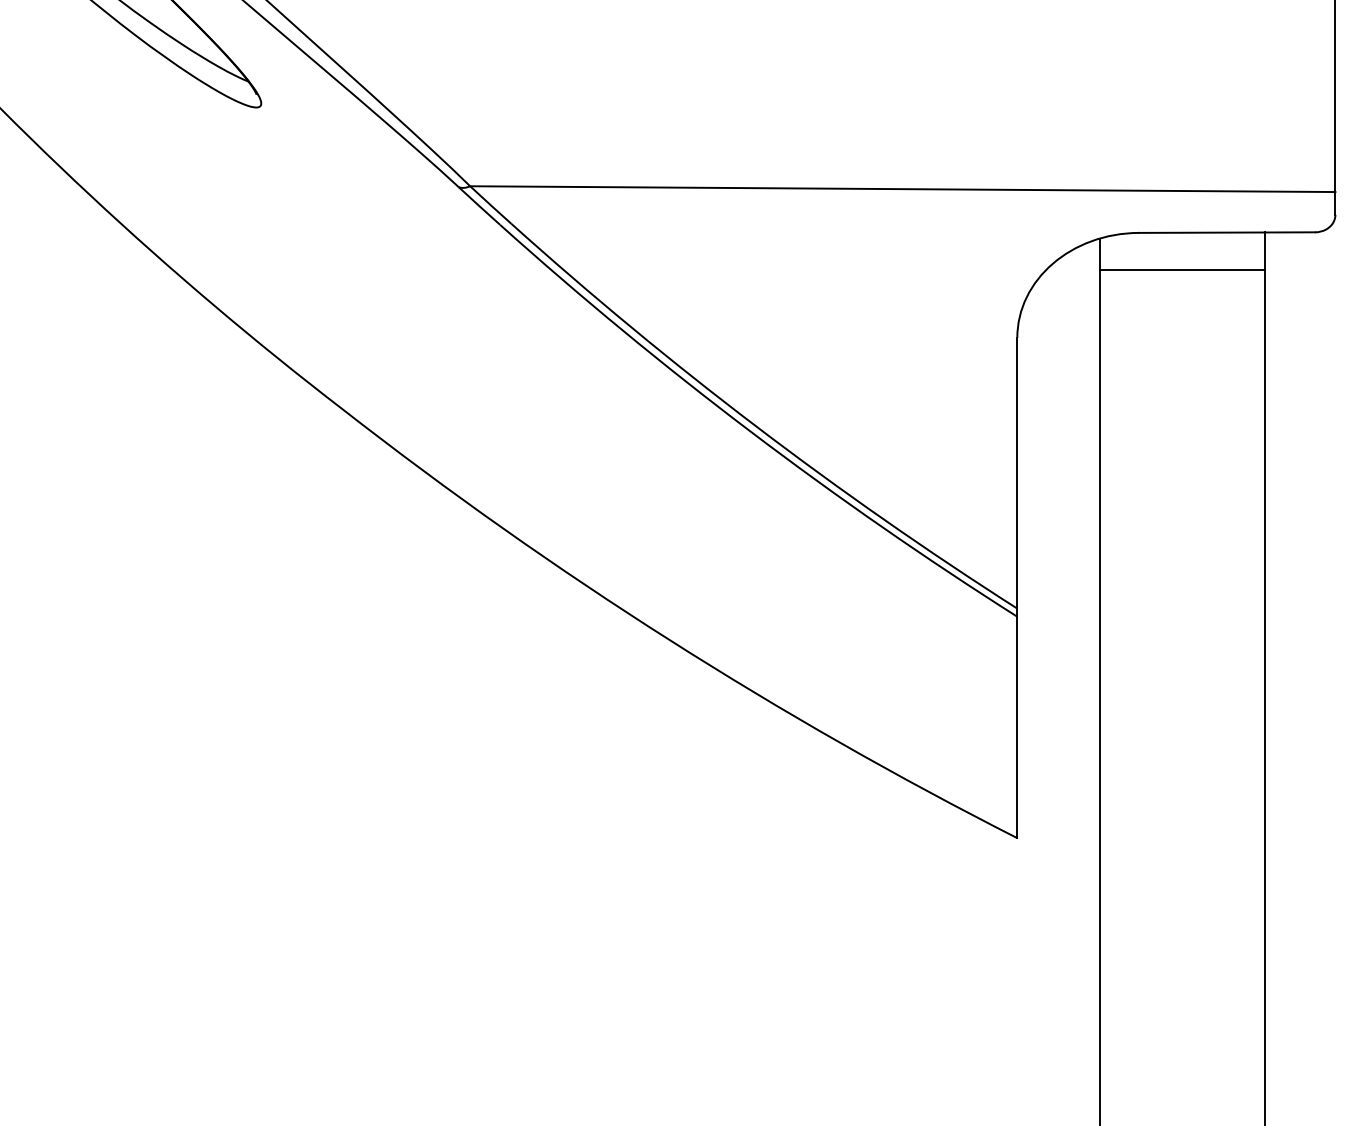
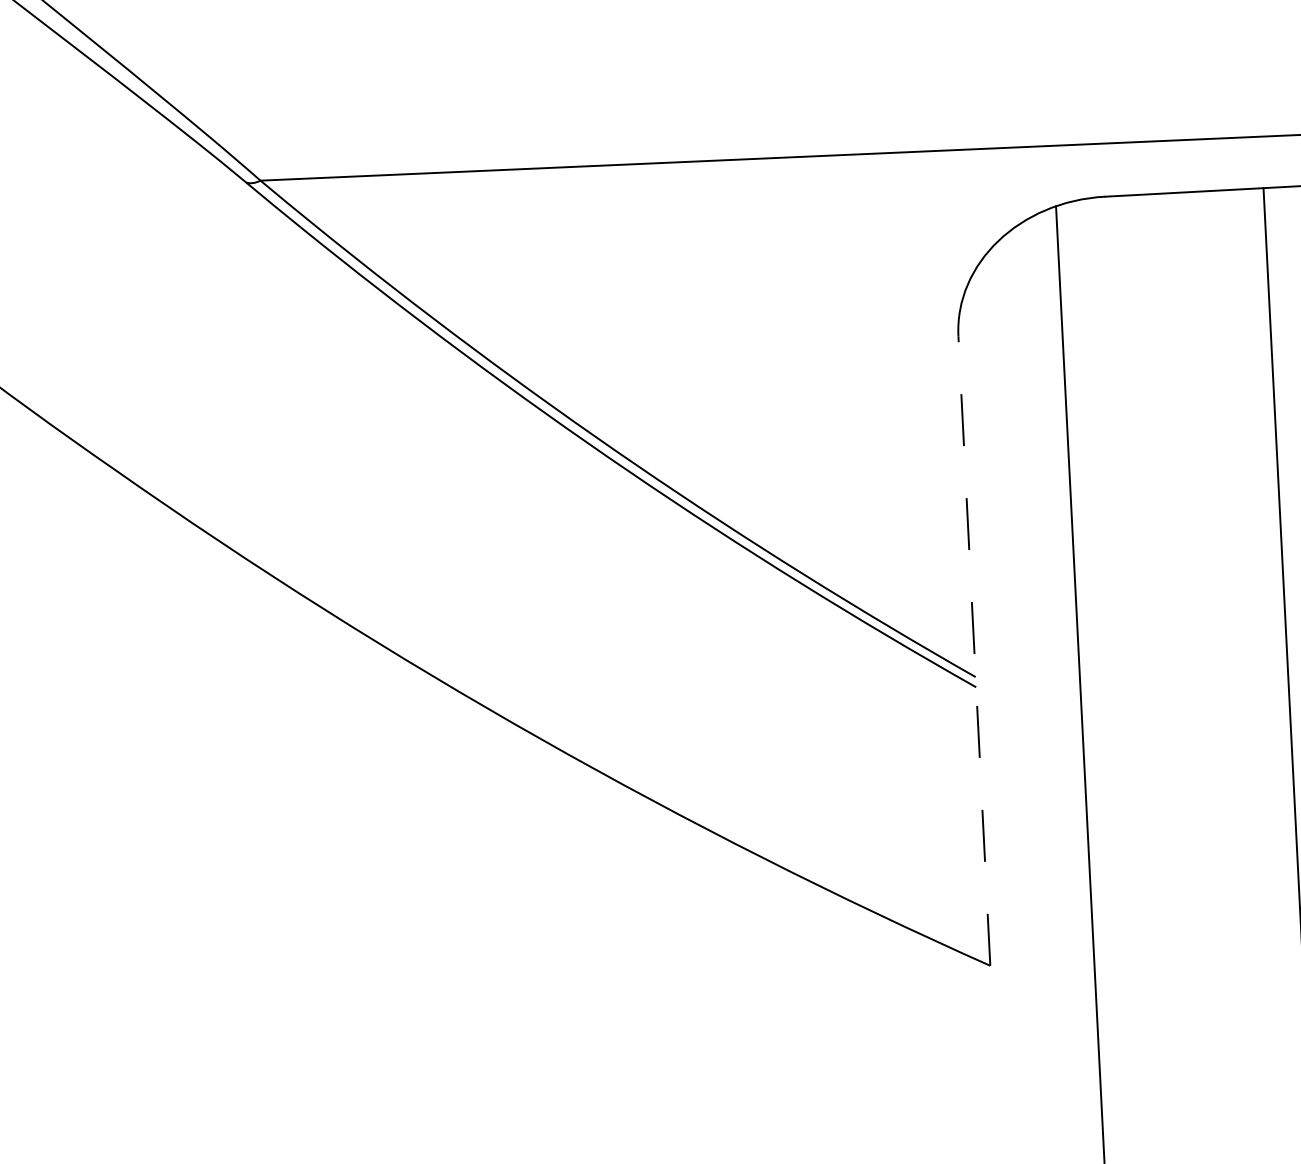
line: (1182, 270) -> (1161, 241), removed
line: (1017, 587) -> (974, 650), solid -> dashed

